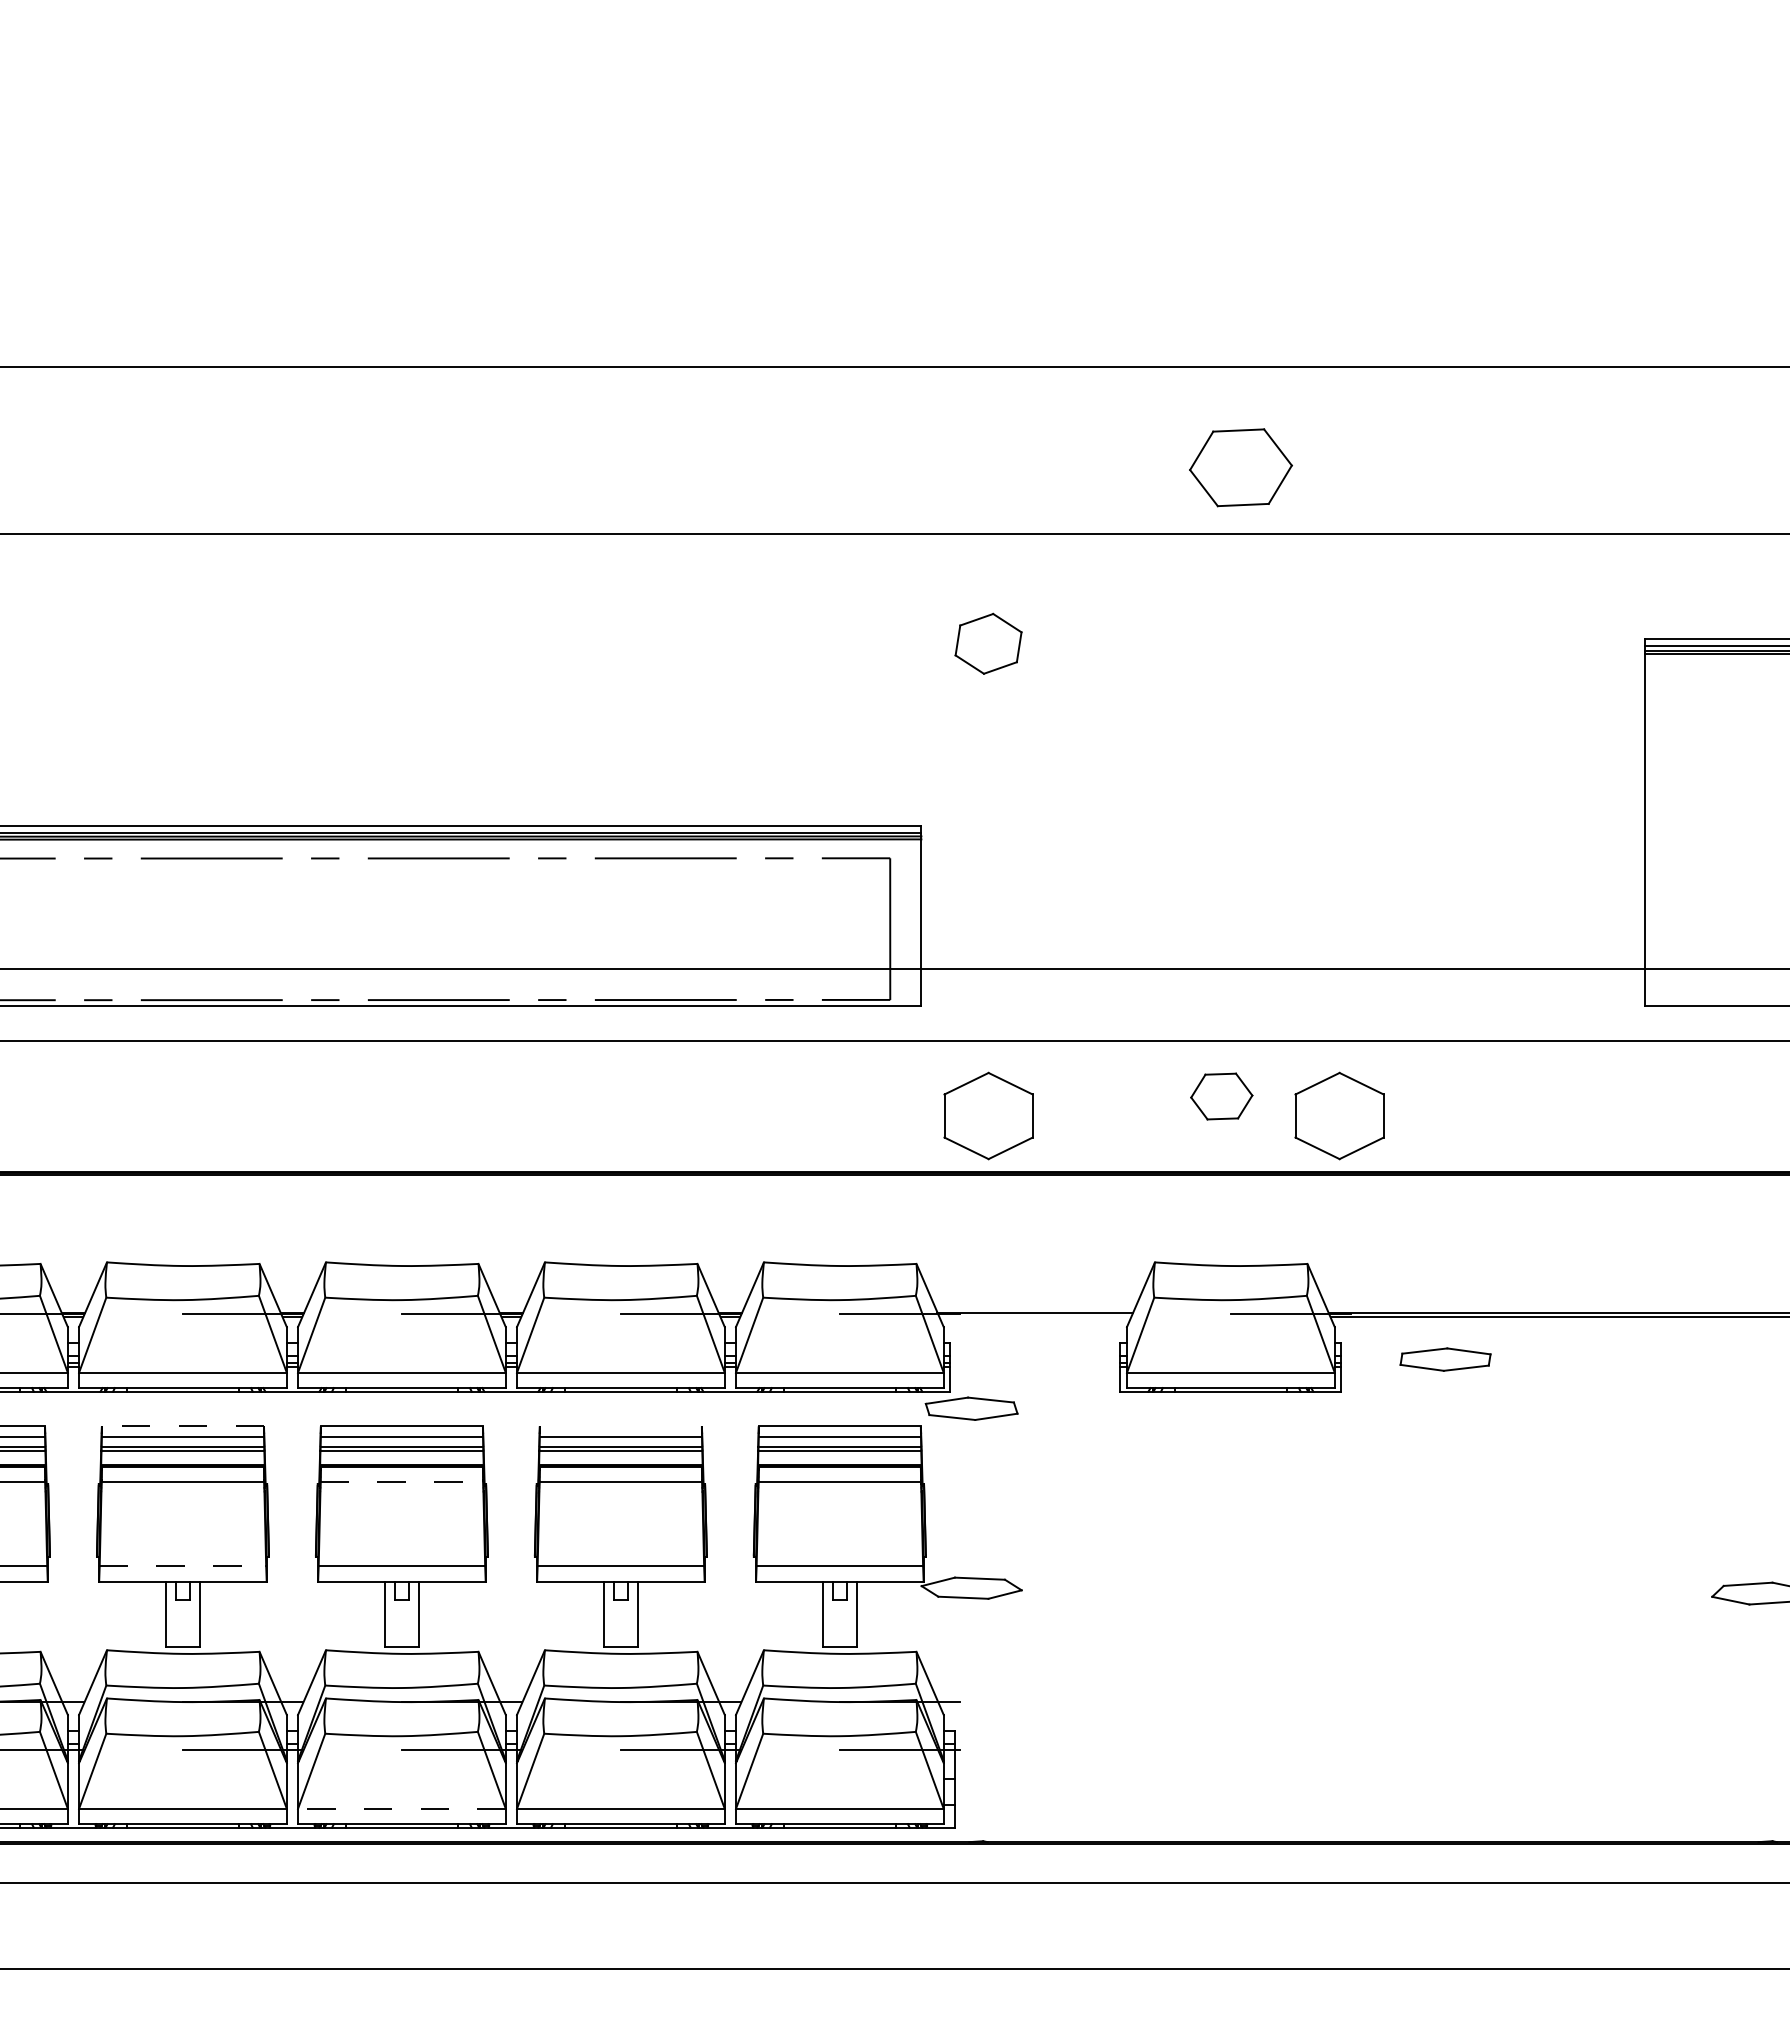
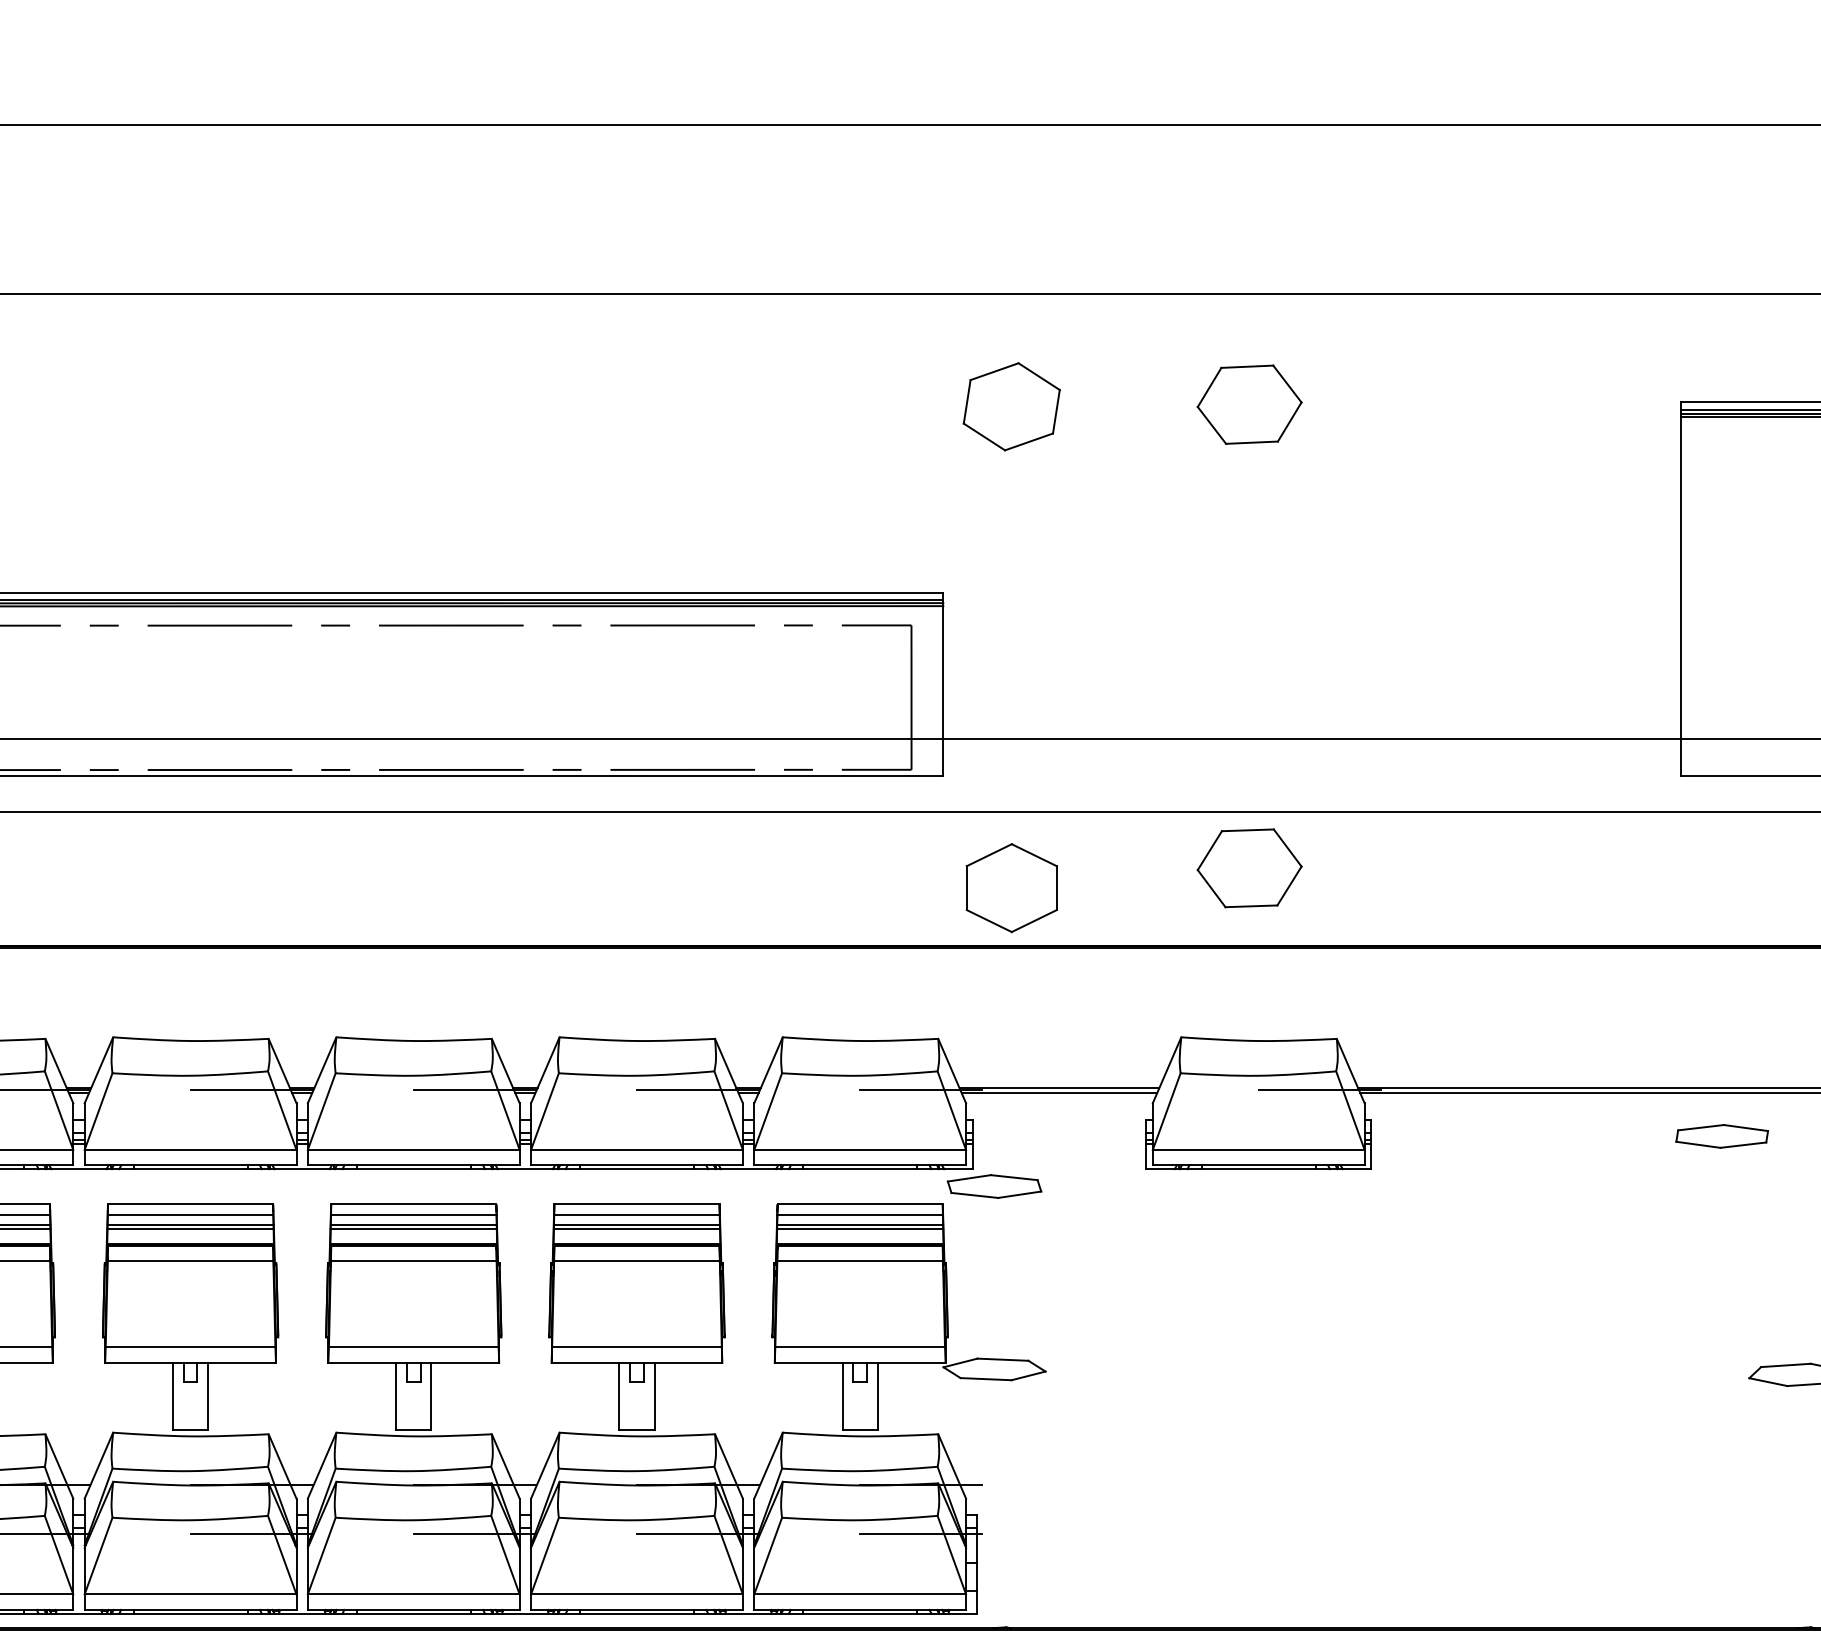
part: (1240, 467) -> (1249, 404), moved
part: (988, 643) -> (1011, 406), size x1.43
part: (1221, 1096) -> (1249, 868), size x1.67
part: (1339, 1115) -> (1369, 887), removed
line: (1035, 1317) -> (1059, 1093), added
part: (1445, 1359) -> (1722, 1136), moved
line: (182, 1426) -> (190, 1204), dashed -> solid
line: (620, 1426) -> (636, 1204), added
line: (402, 1481) -> (414, 1260), dashed -> solid
line: (183, 1566) -> (191, 1347), dashed -> solid
line: (401, 1808) -> (413, 1593), dashed -> solid

